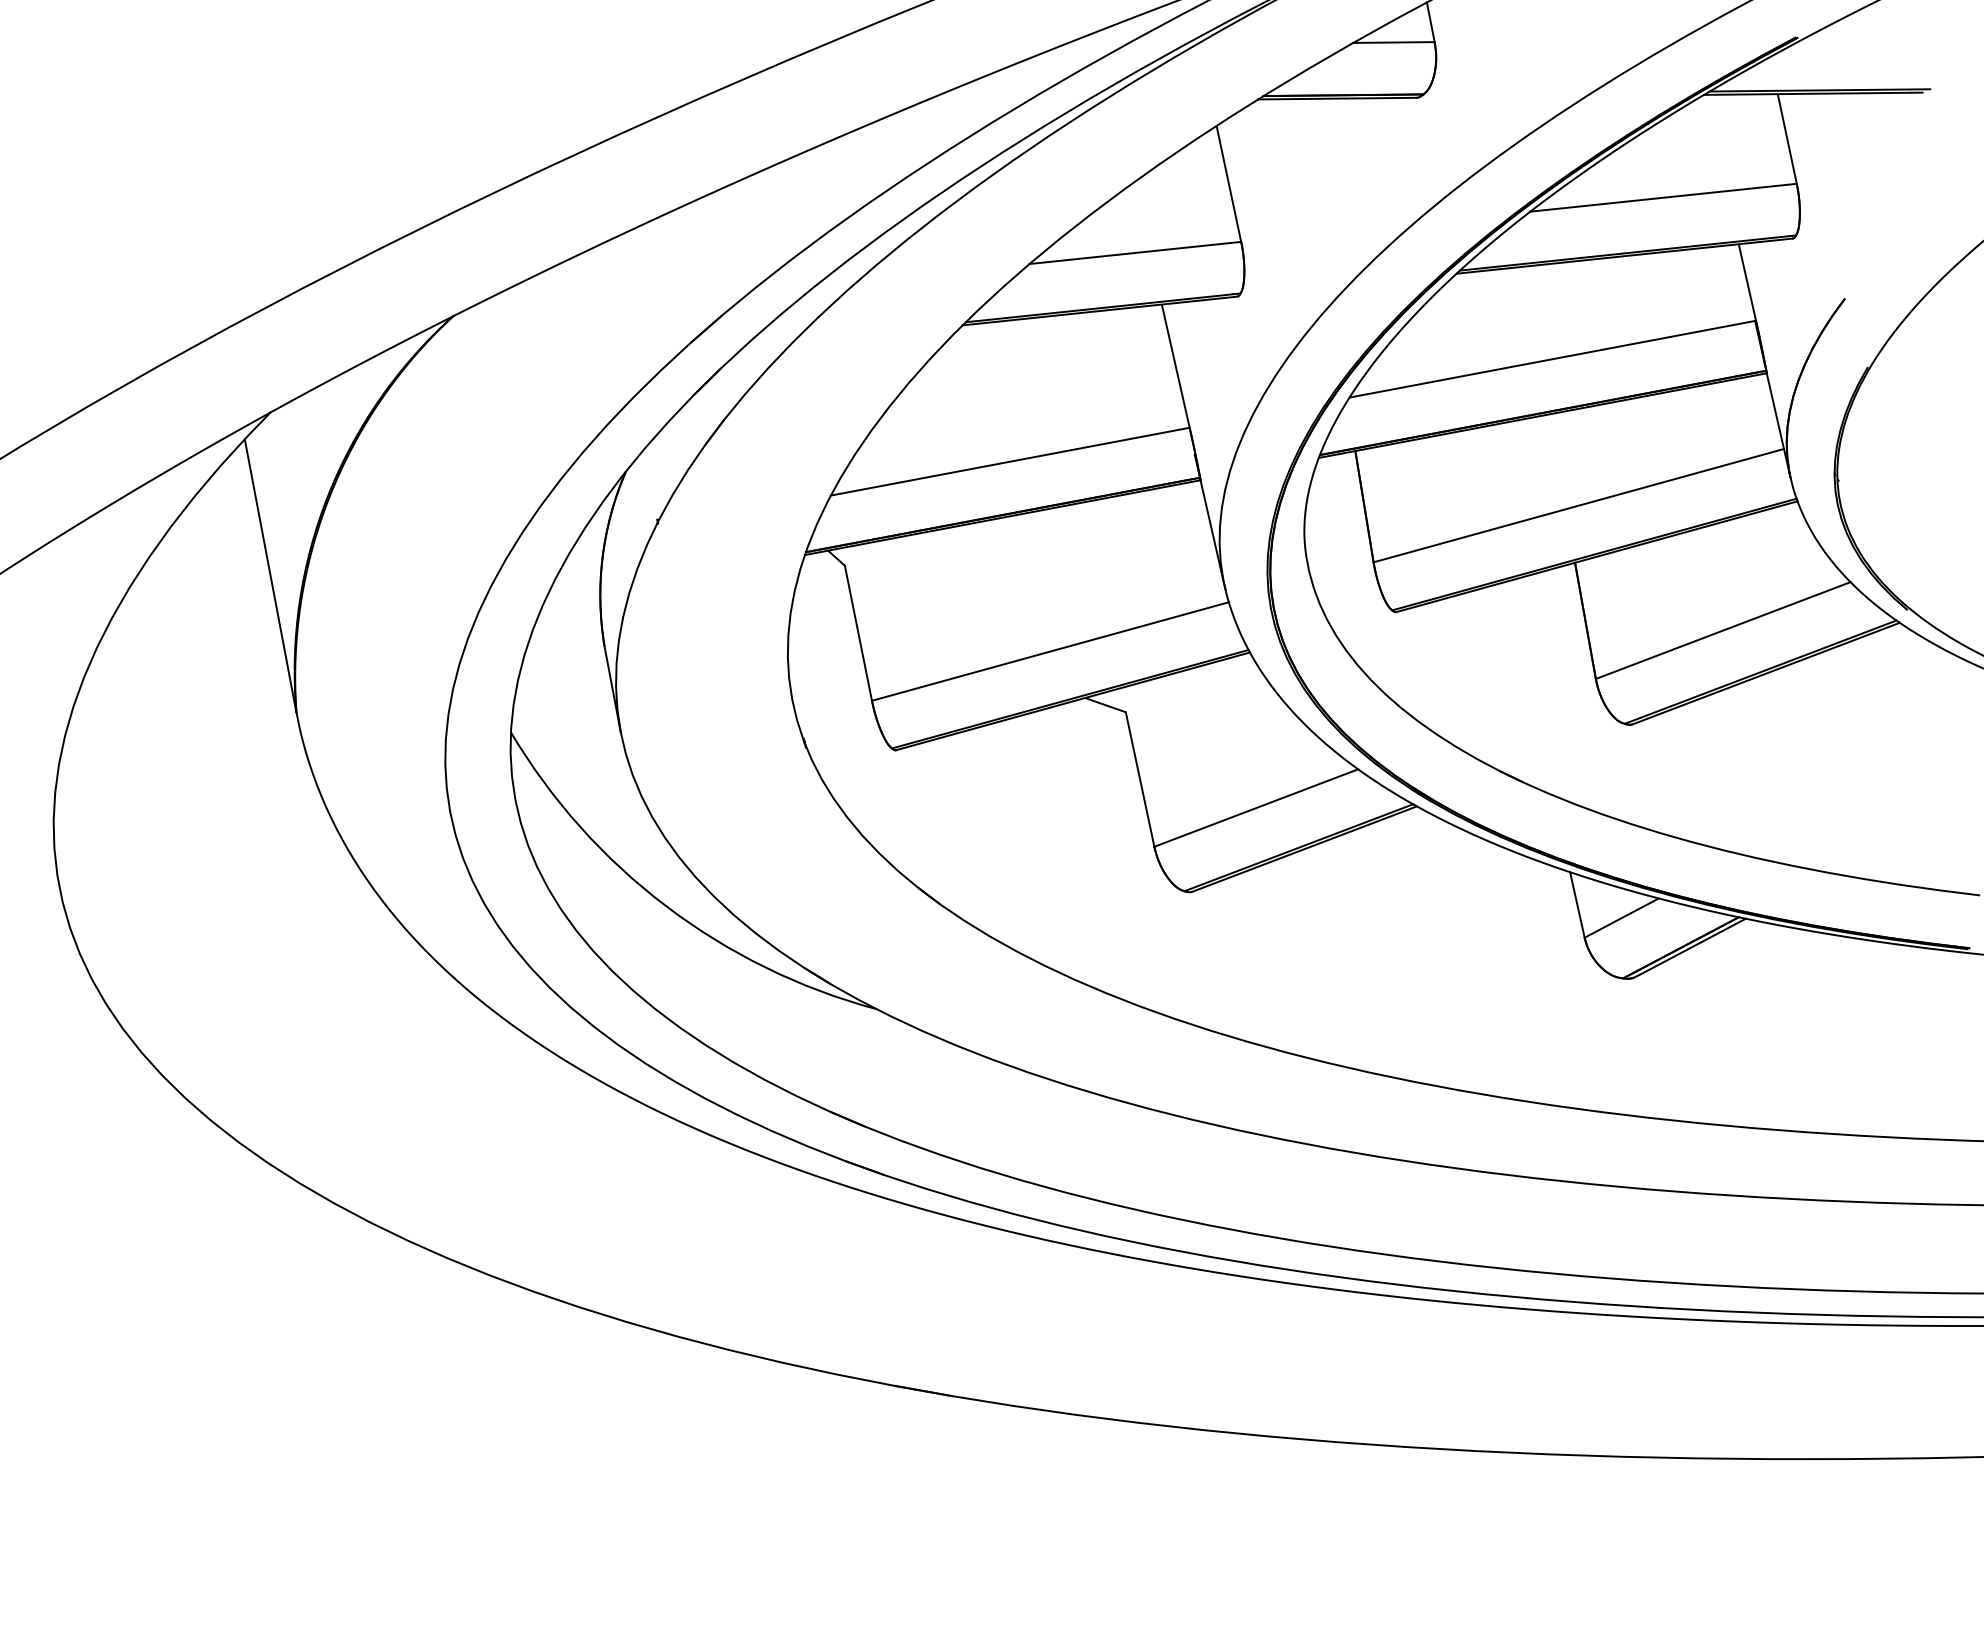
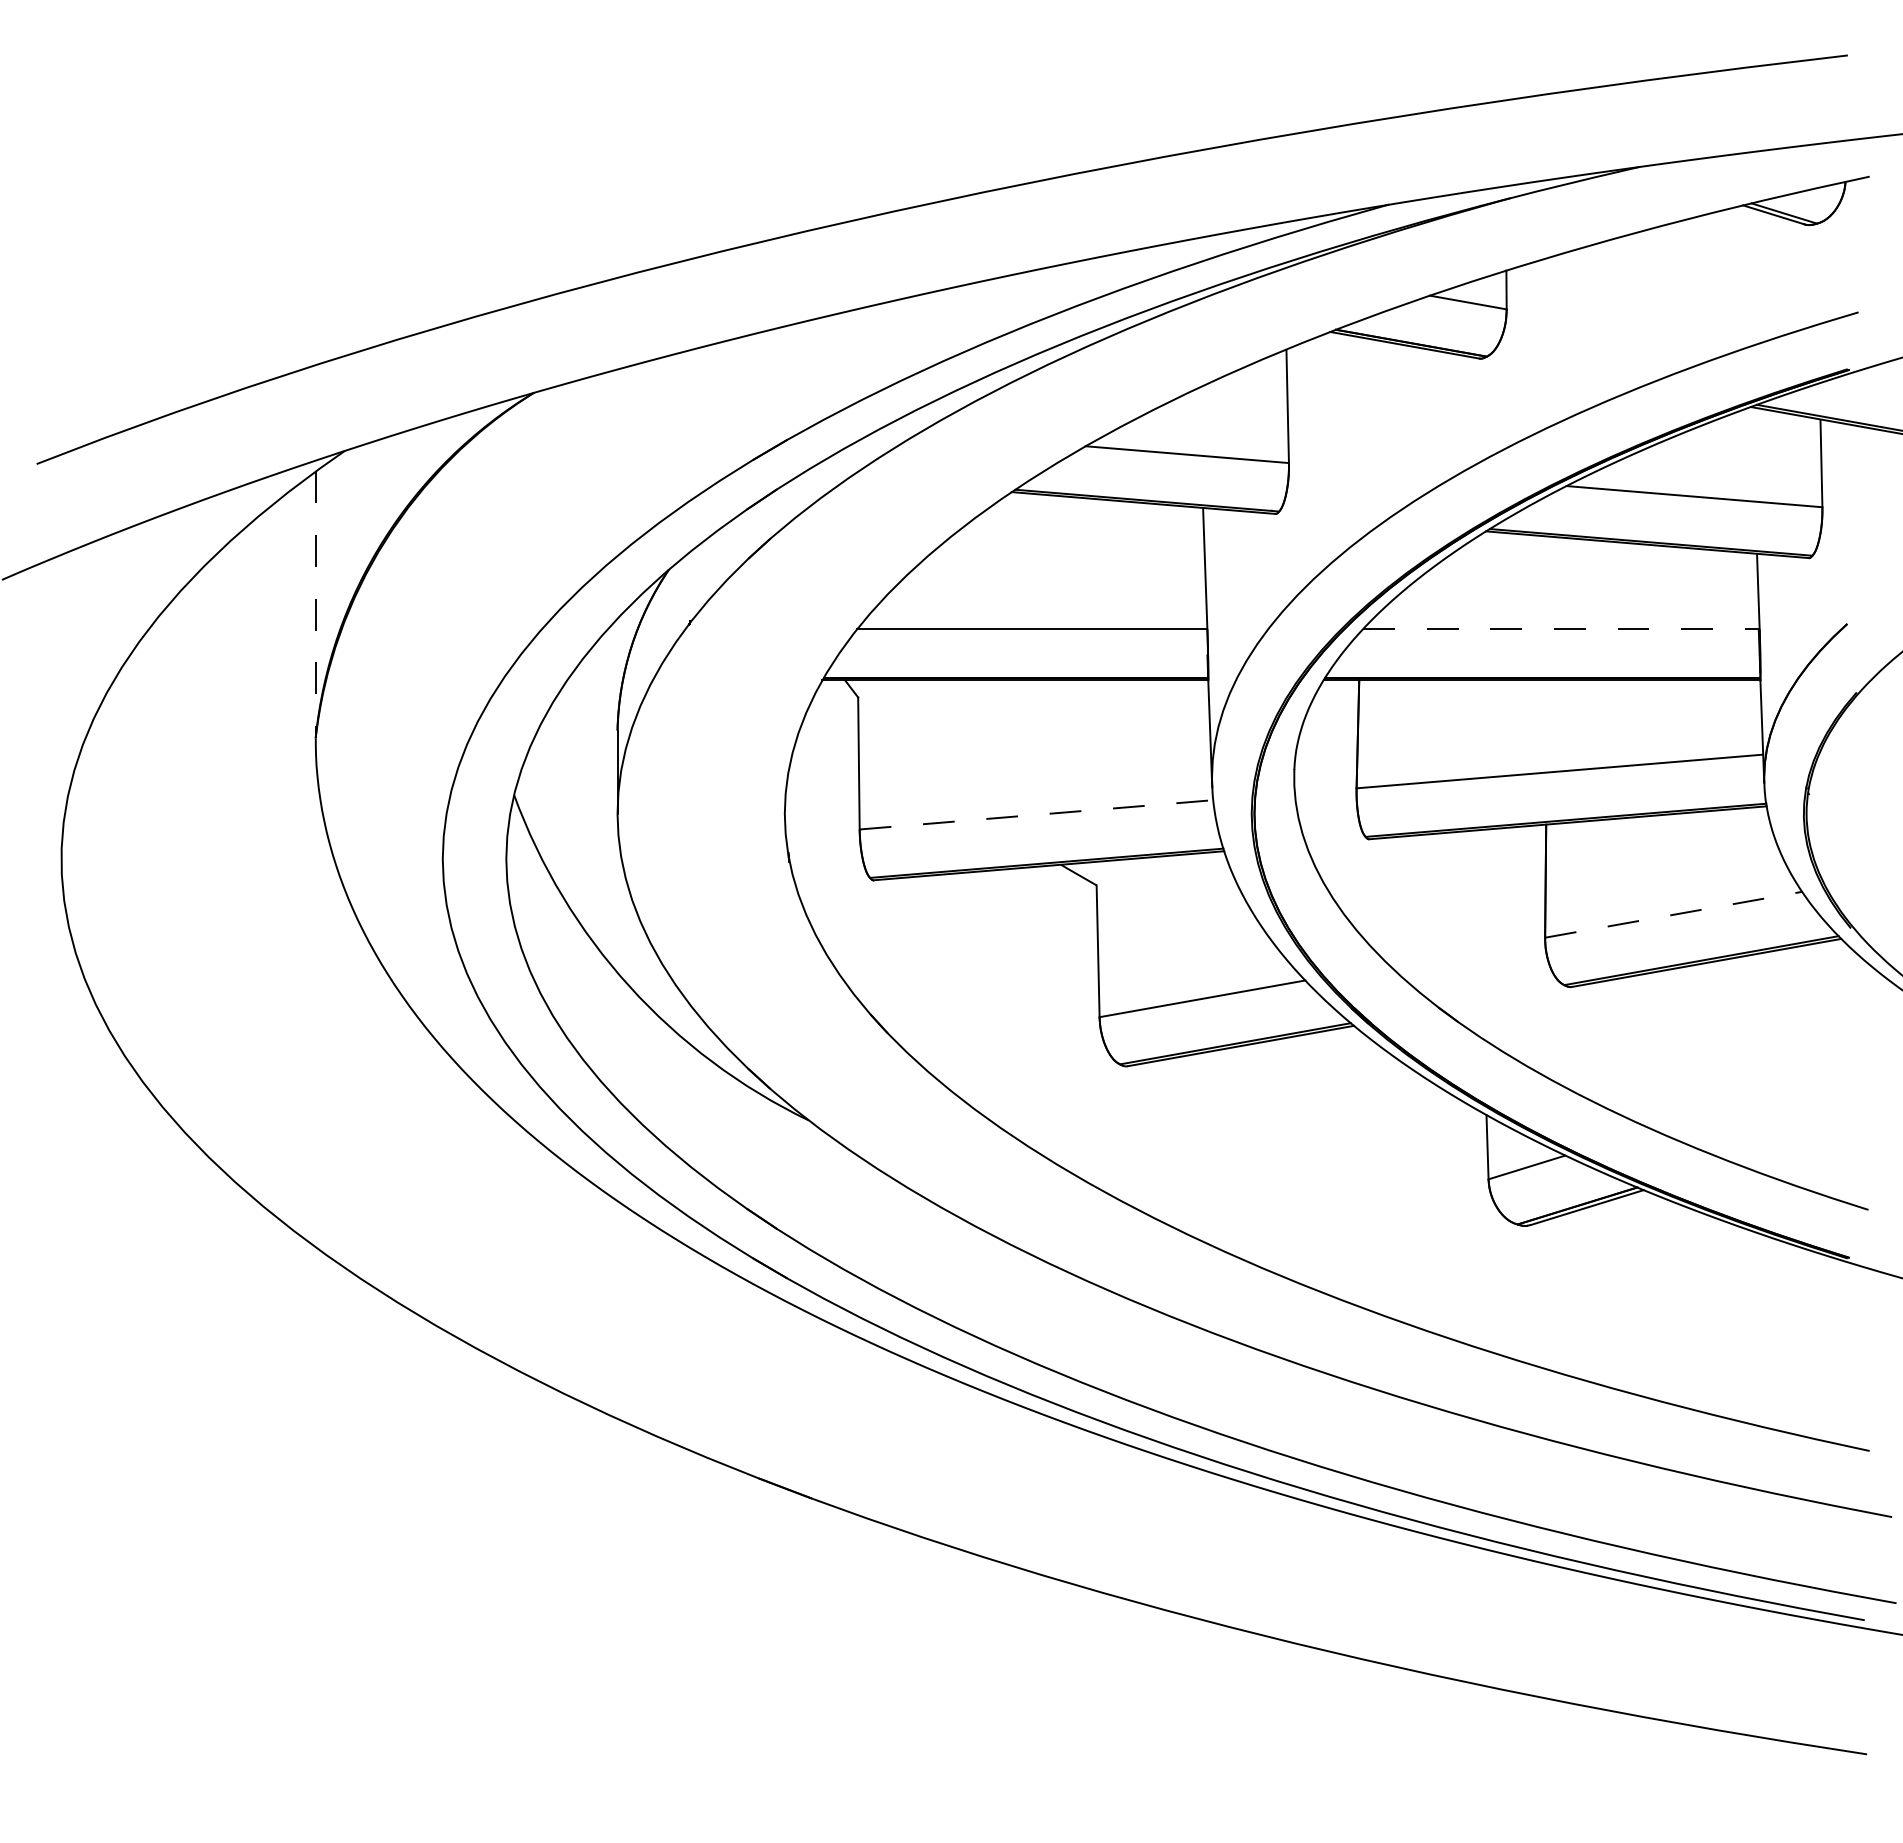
line: (1553, 358) -> (1562, 628), solid -> dashed
line: (270, 576) -> (315, 605), solid -> dashed
line: (1722, 630) -> (1673, 914), solid -> dashed
line: (1051, 650) -> (1037, 814), solid -> dashed

